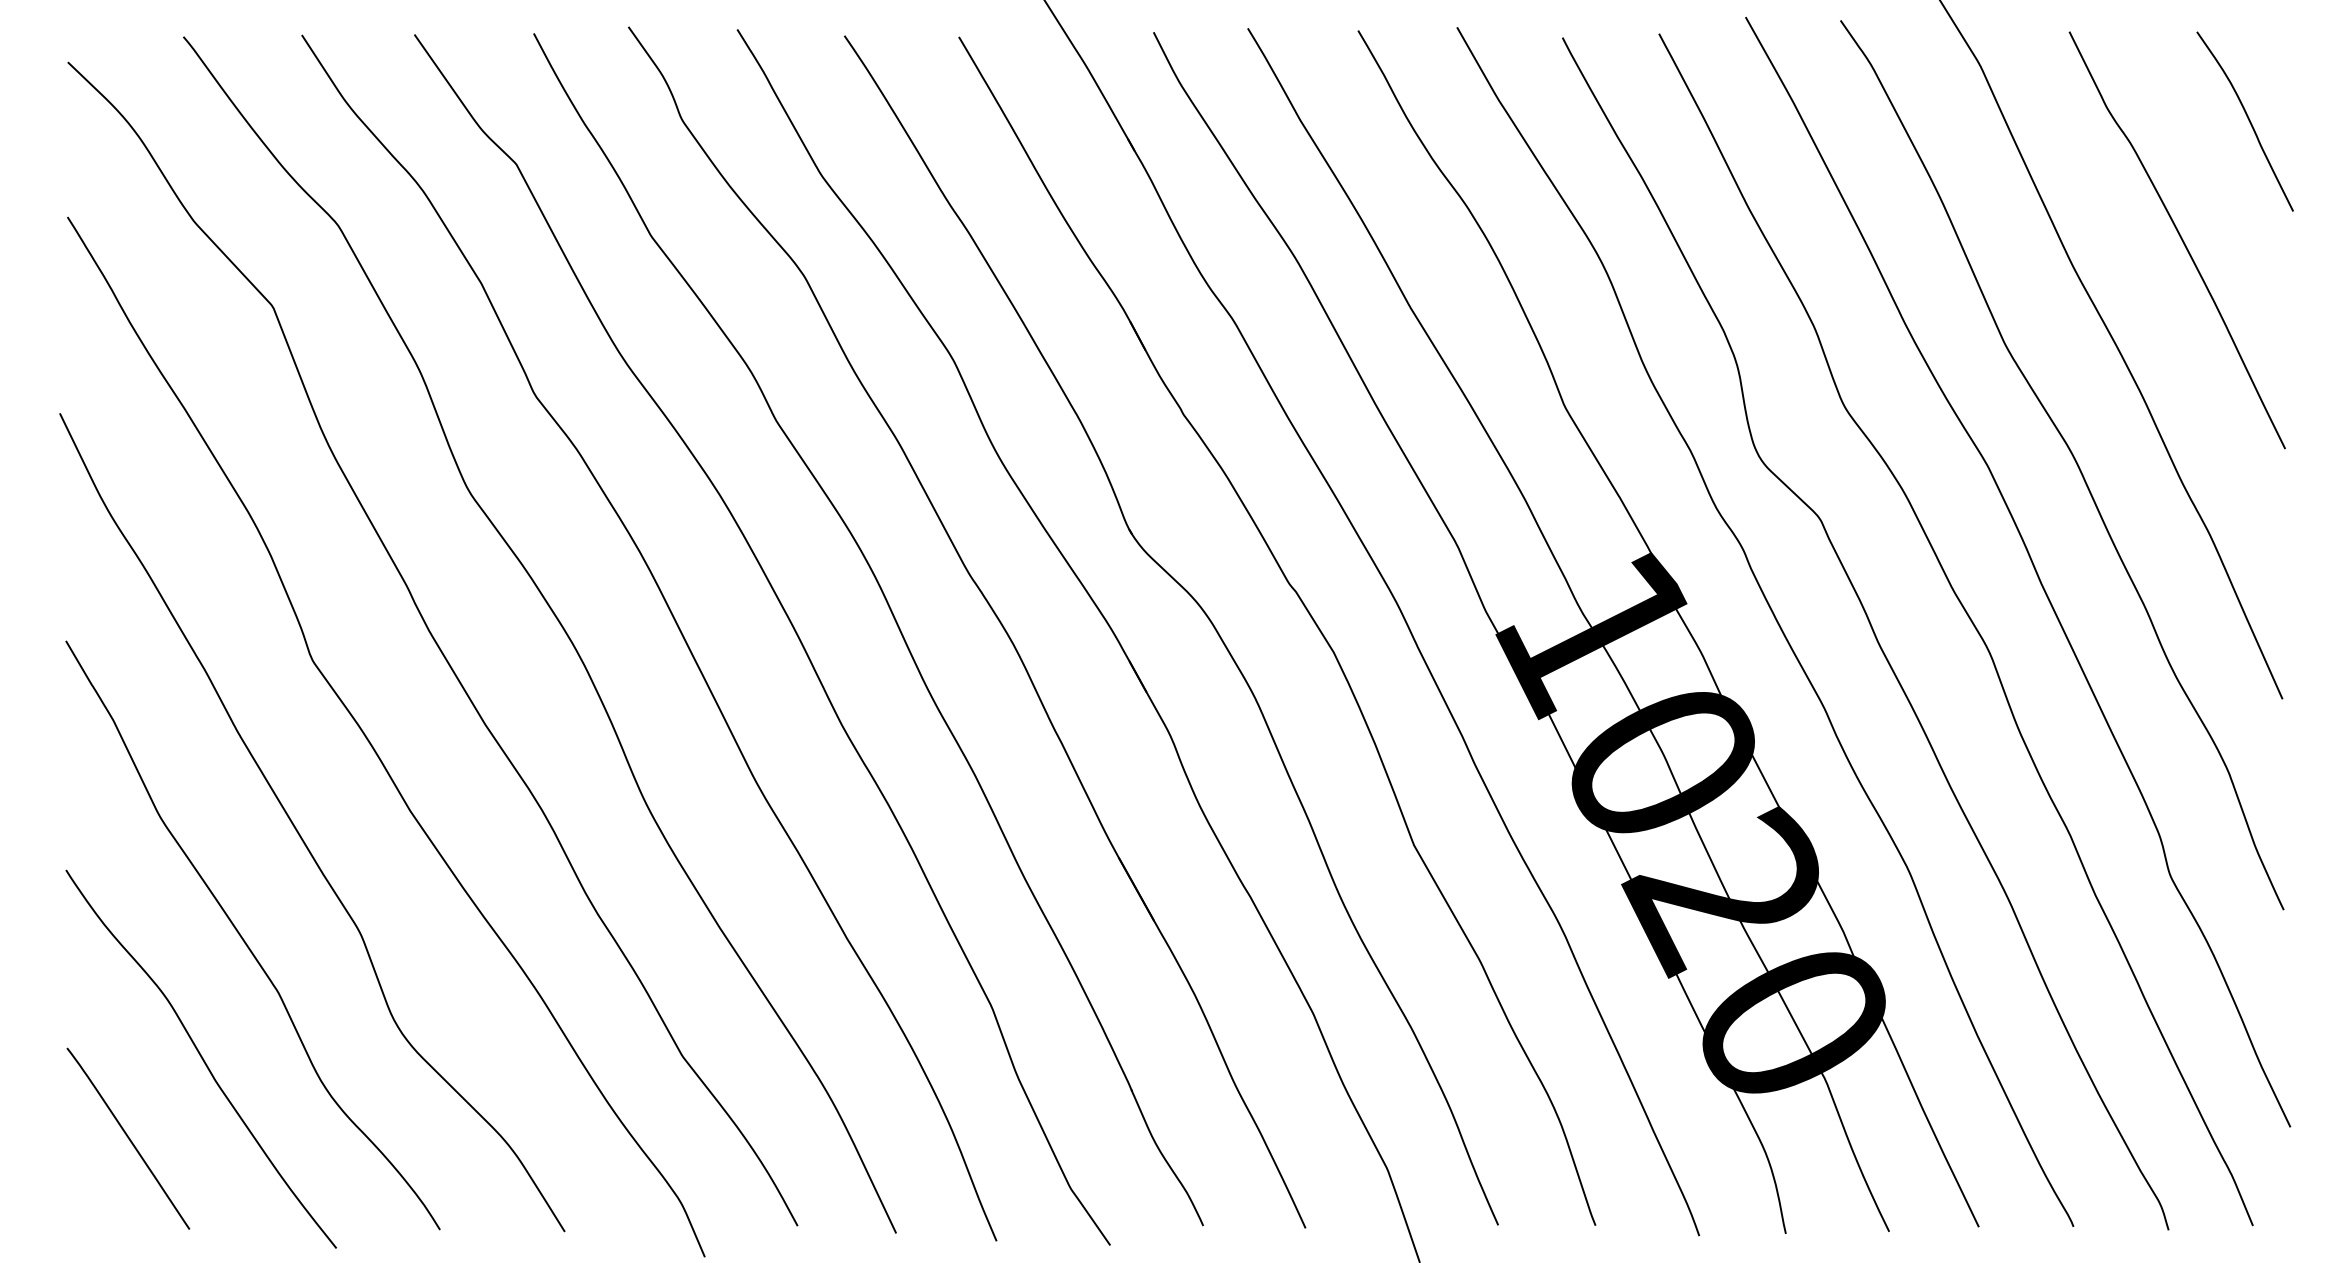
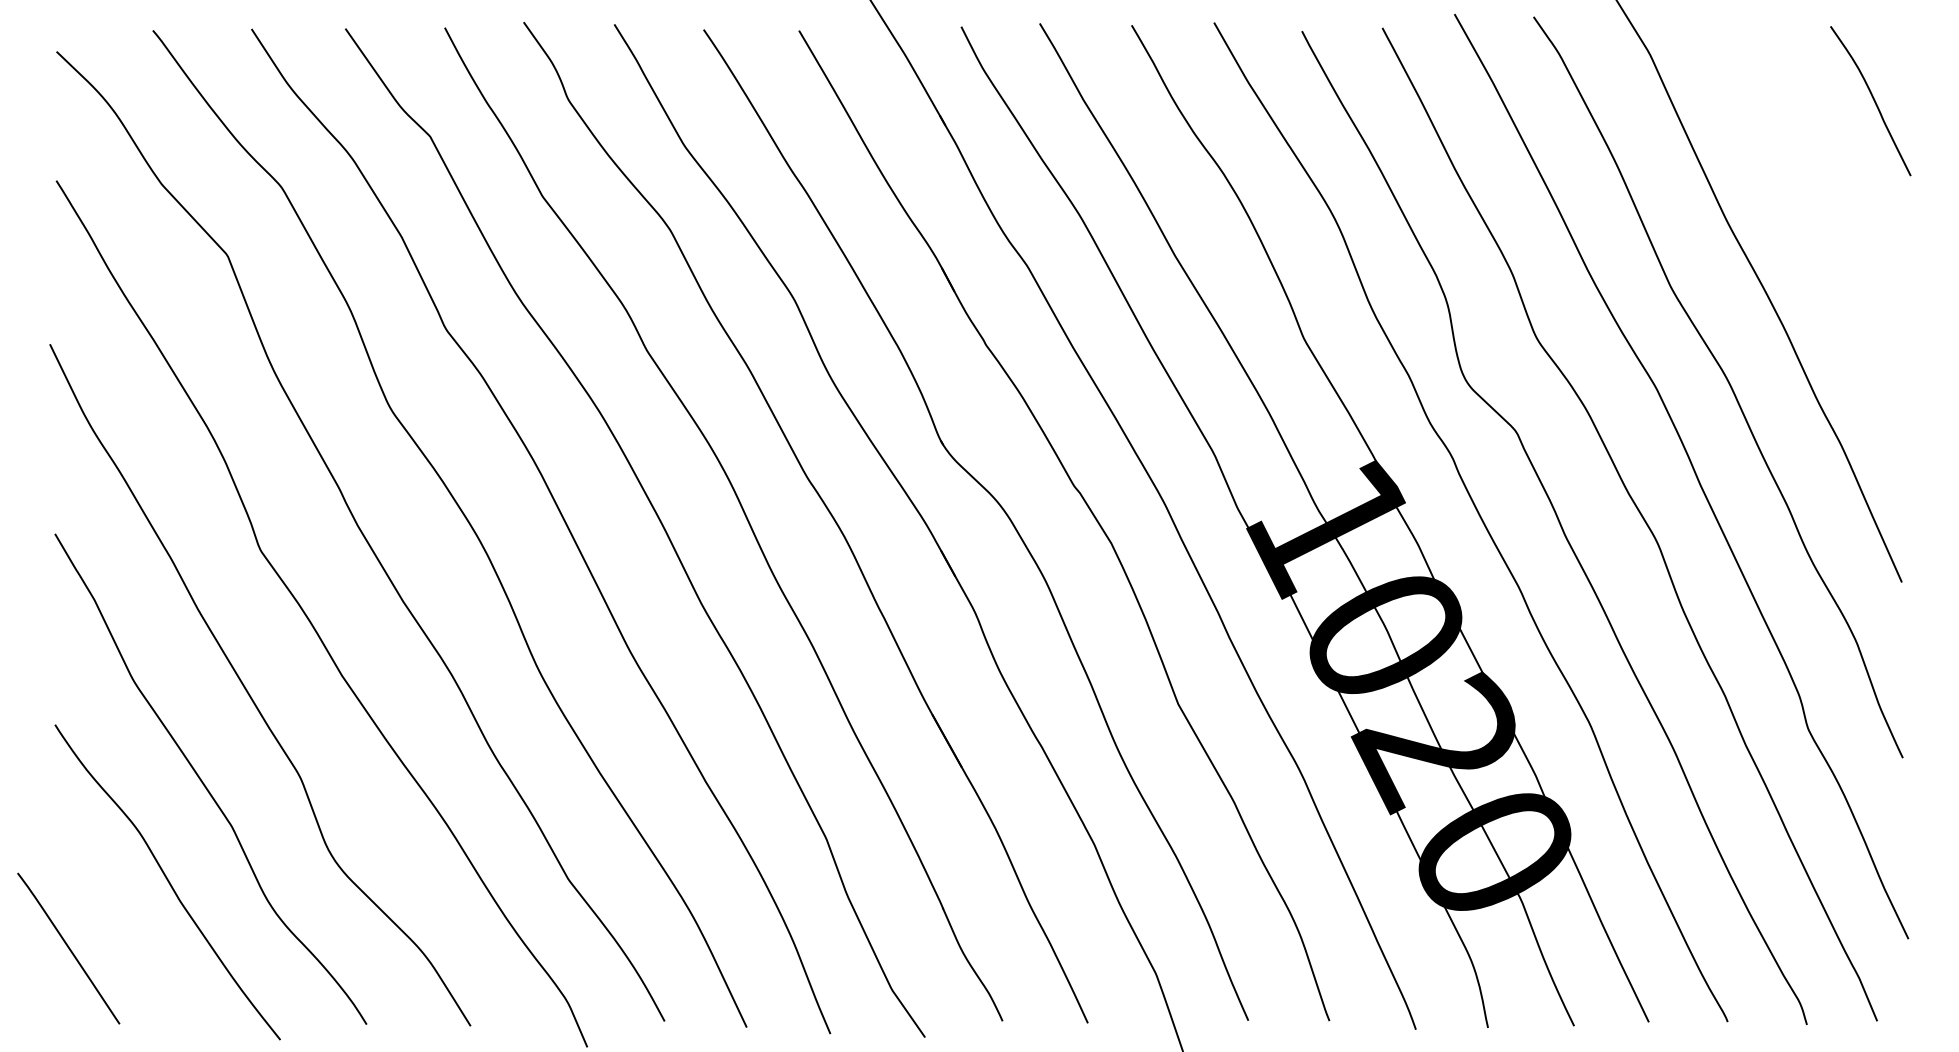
curve: (2180, 238) -> (1816, 198), removed
curve: (128, 1138) -> (68, 948), moved

